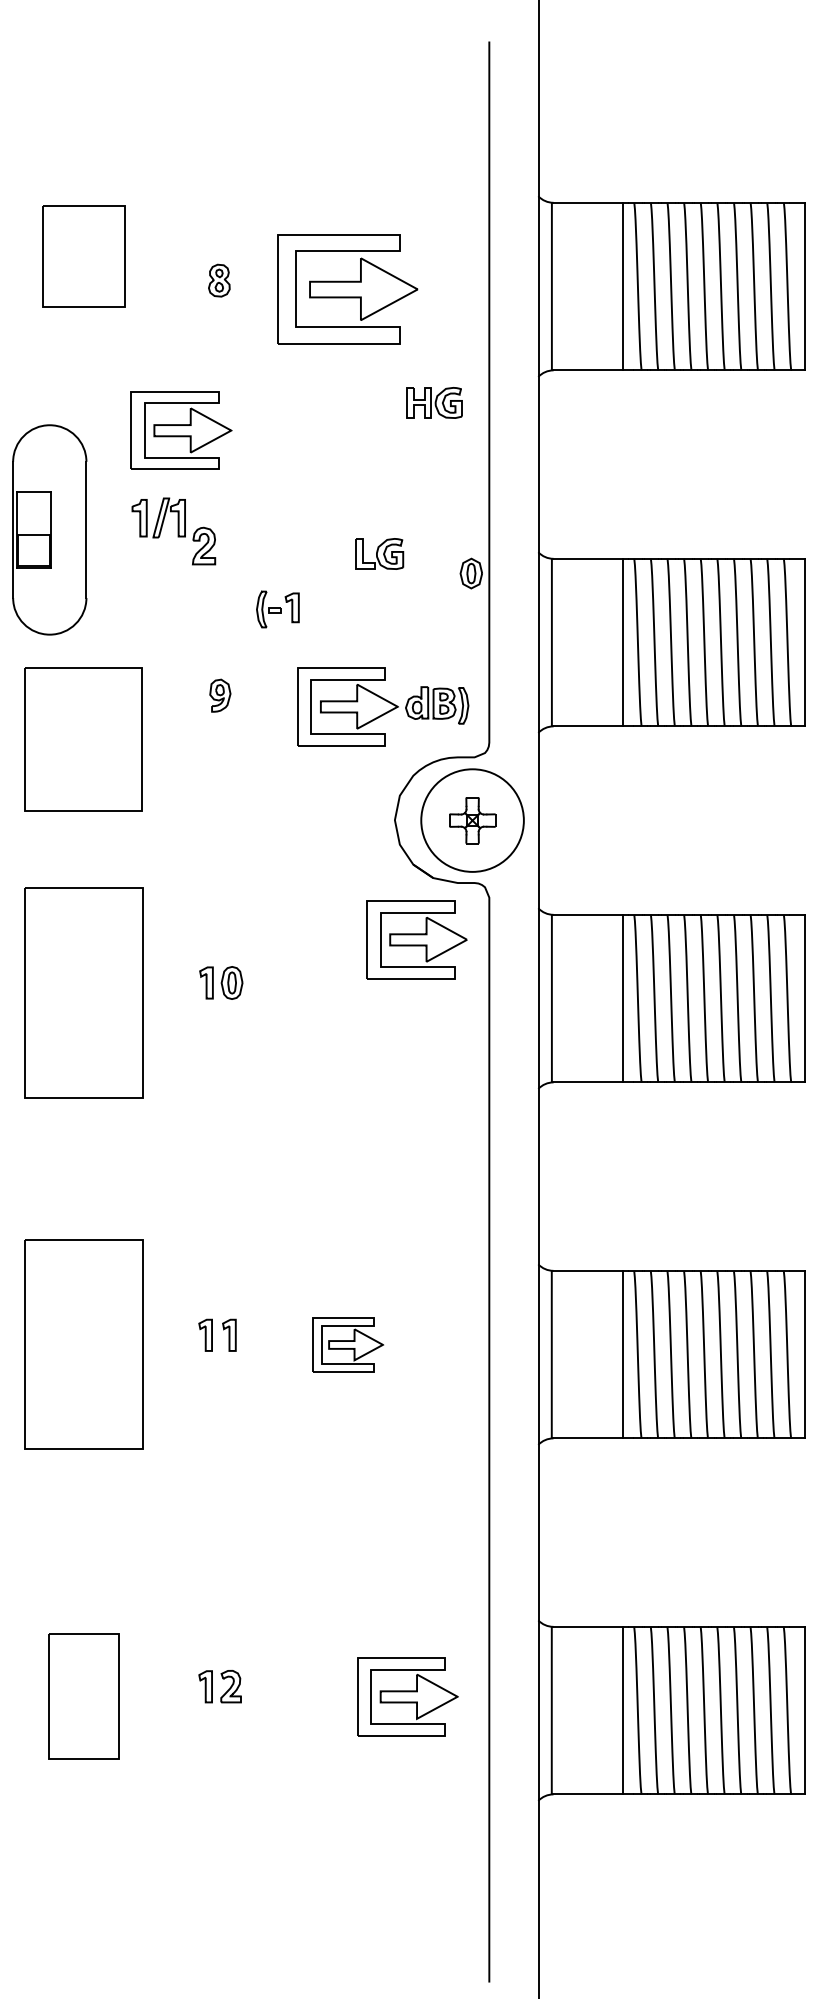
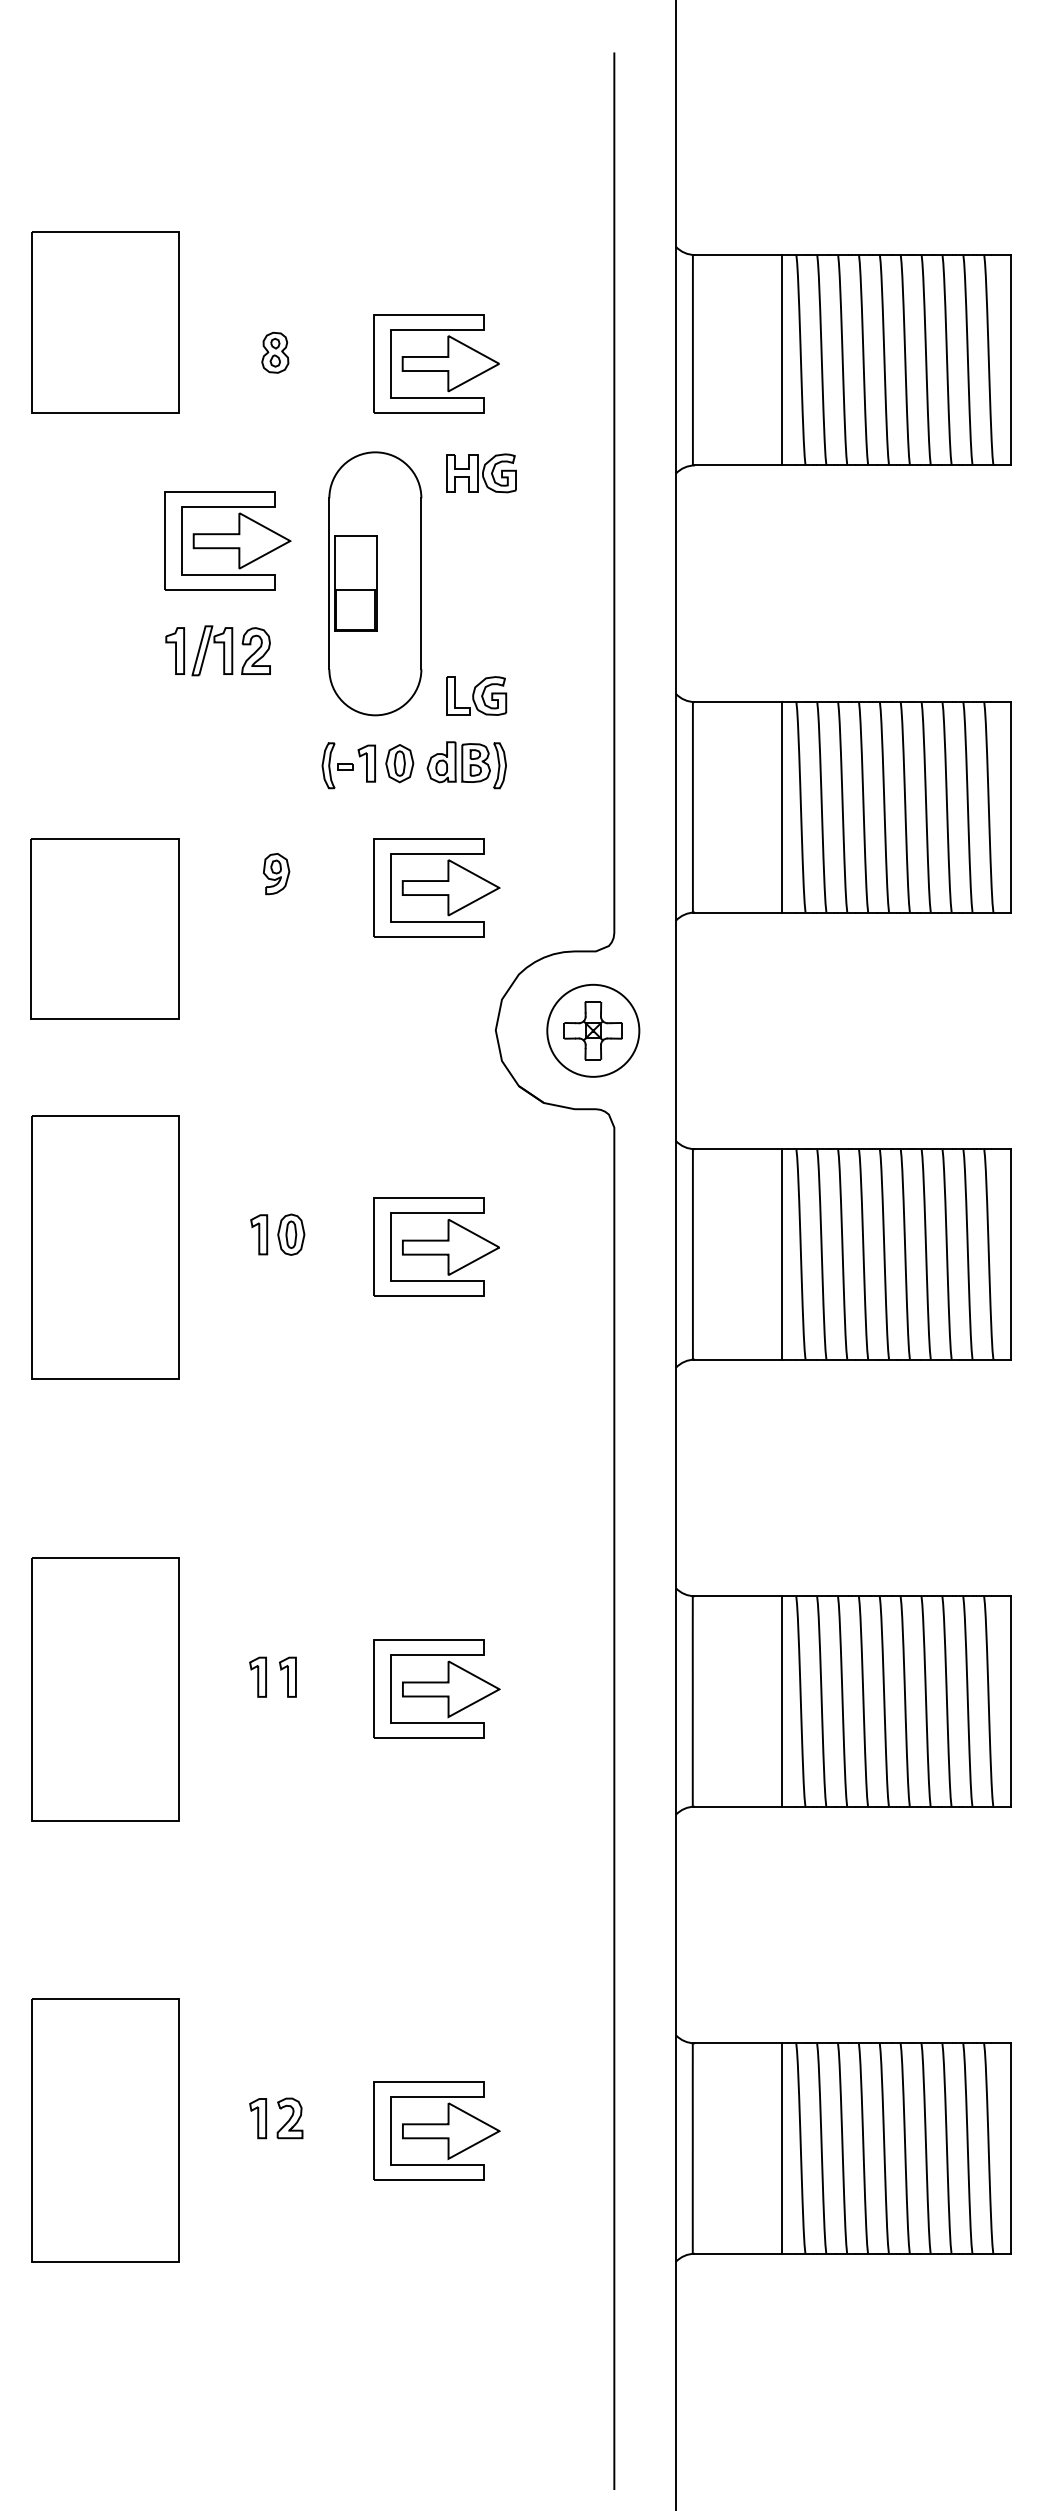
part: (84, 256) -> (105, 322), size x1.43
part: (347, 289) -> (436, 363), size x0.71
part: (434, 403) -> (481, 473), moved
part: (49, 529) -> (375, 583), moved
part: (203, 545) -> (255, 650), moved
part: (471, 573) -> (399, 763), moved
part: (436, 705) -> (466, 765), moved
circle: (472, 820) -> (593, 1030), size x0.71
part: (416, 938) -> (436, 1246), moved
part: (347, 1344) -> (436, 1688), size x1.43
part: (84, 1696) -> (105, 2130), size x1.67
part: (407, 1696) -> (436, 2130), moved

